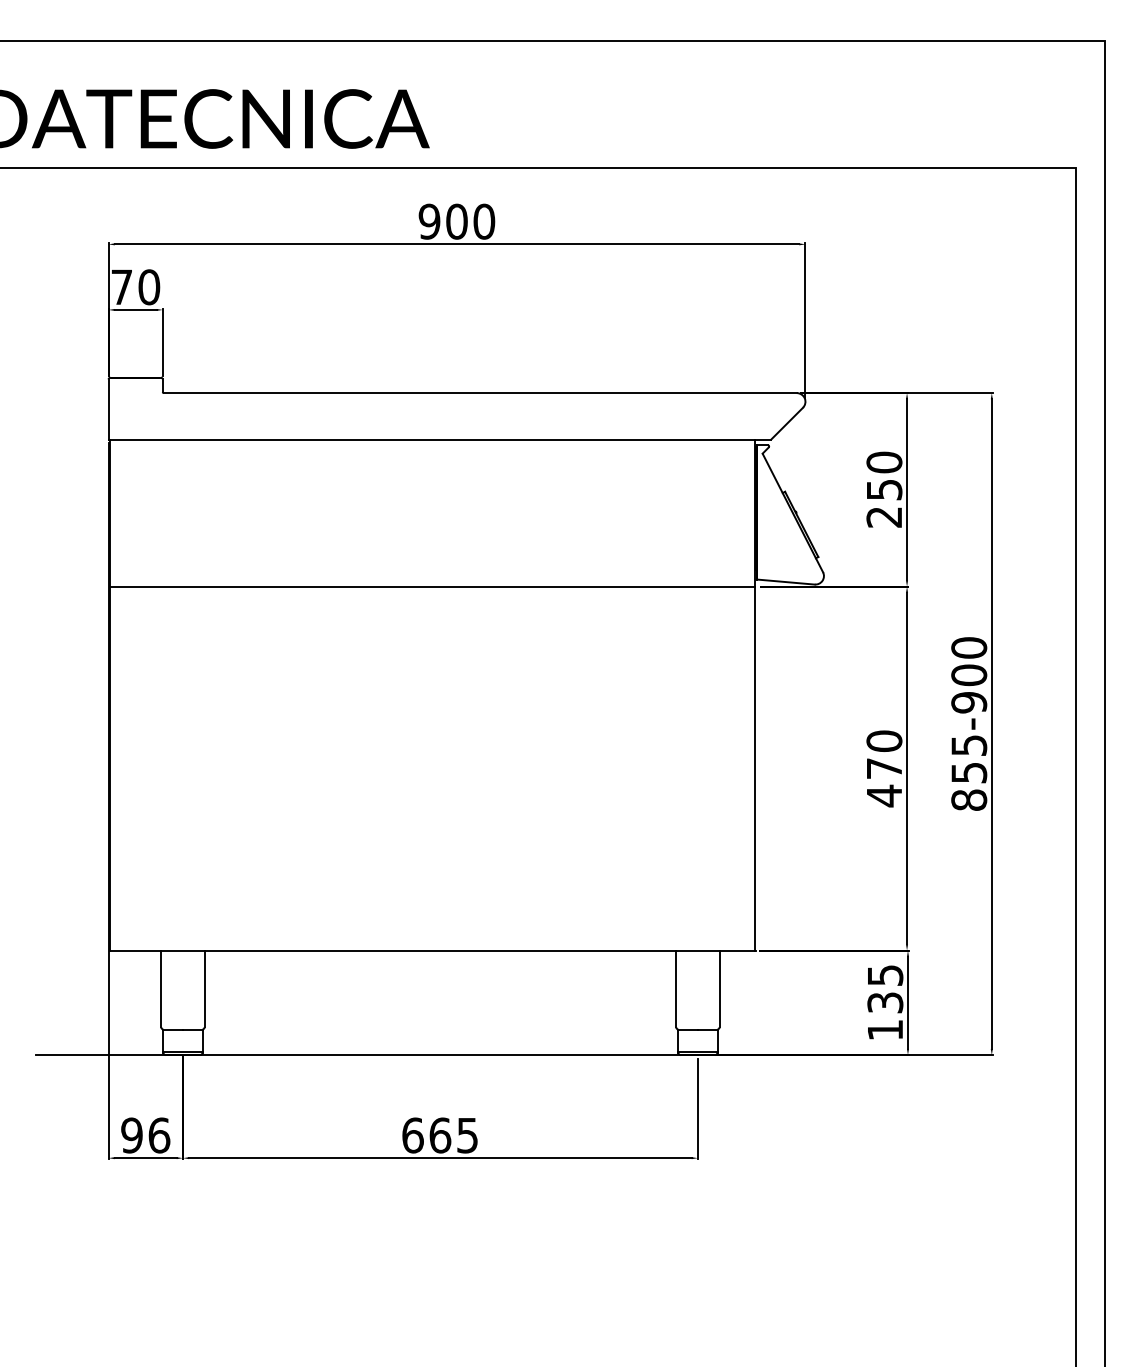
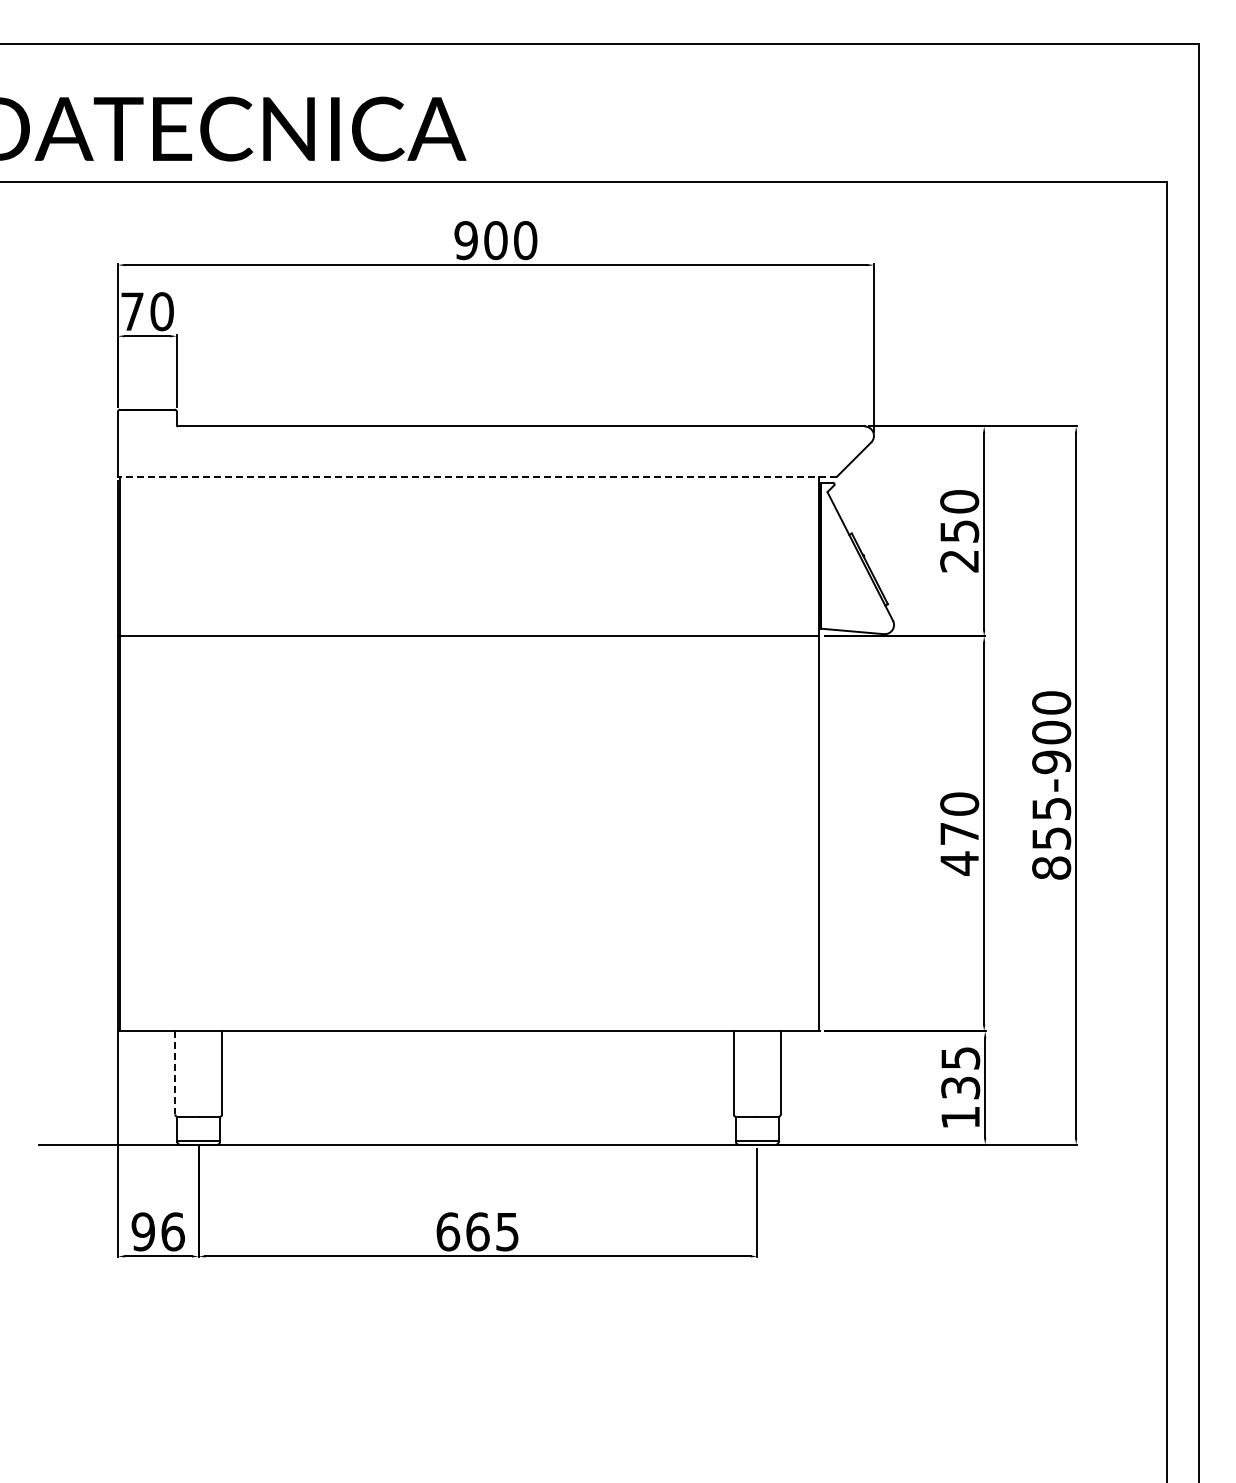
line: (439, 439) -> (477, 476), solid -> dashed
line: (161, 988) -> (175, 1072), solid -> dashed

